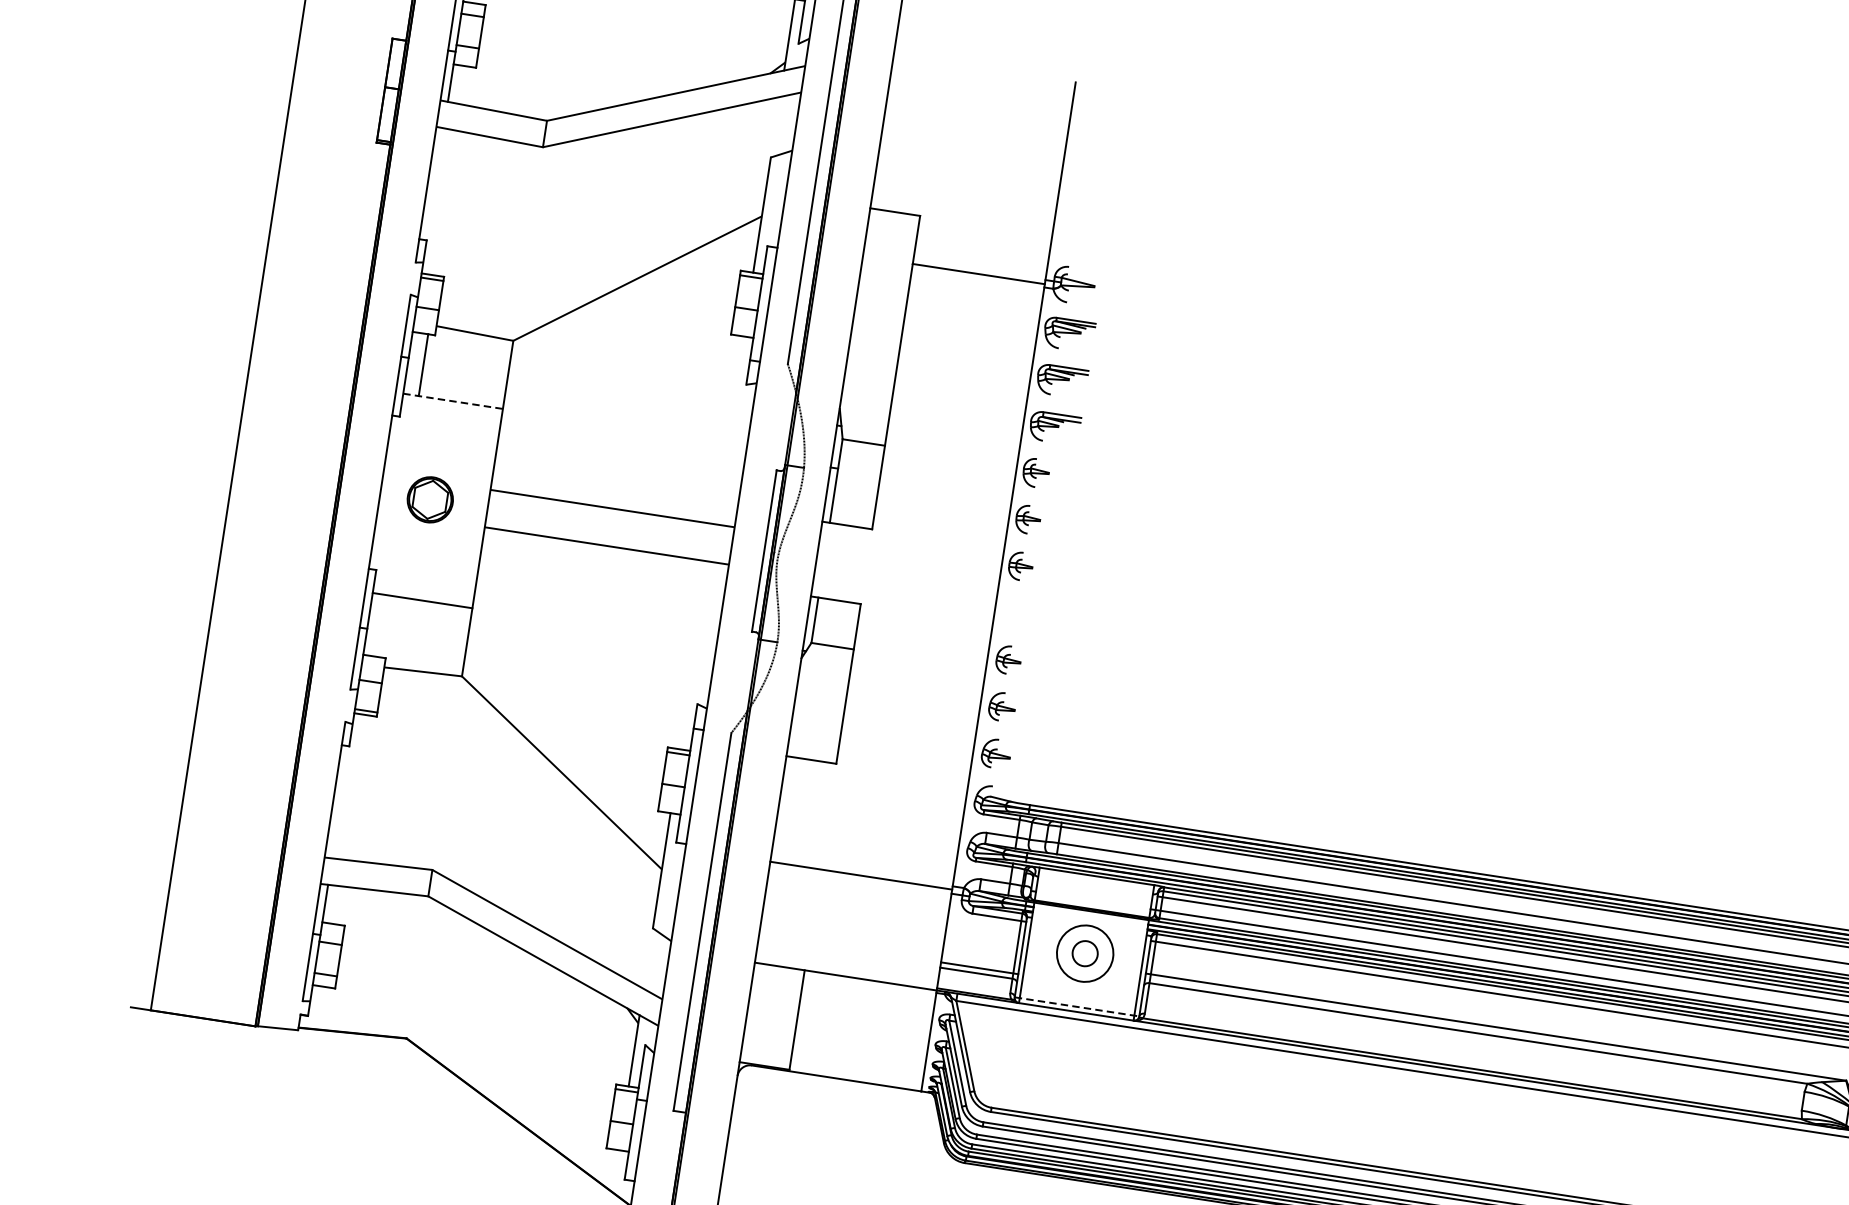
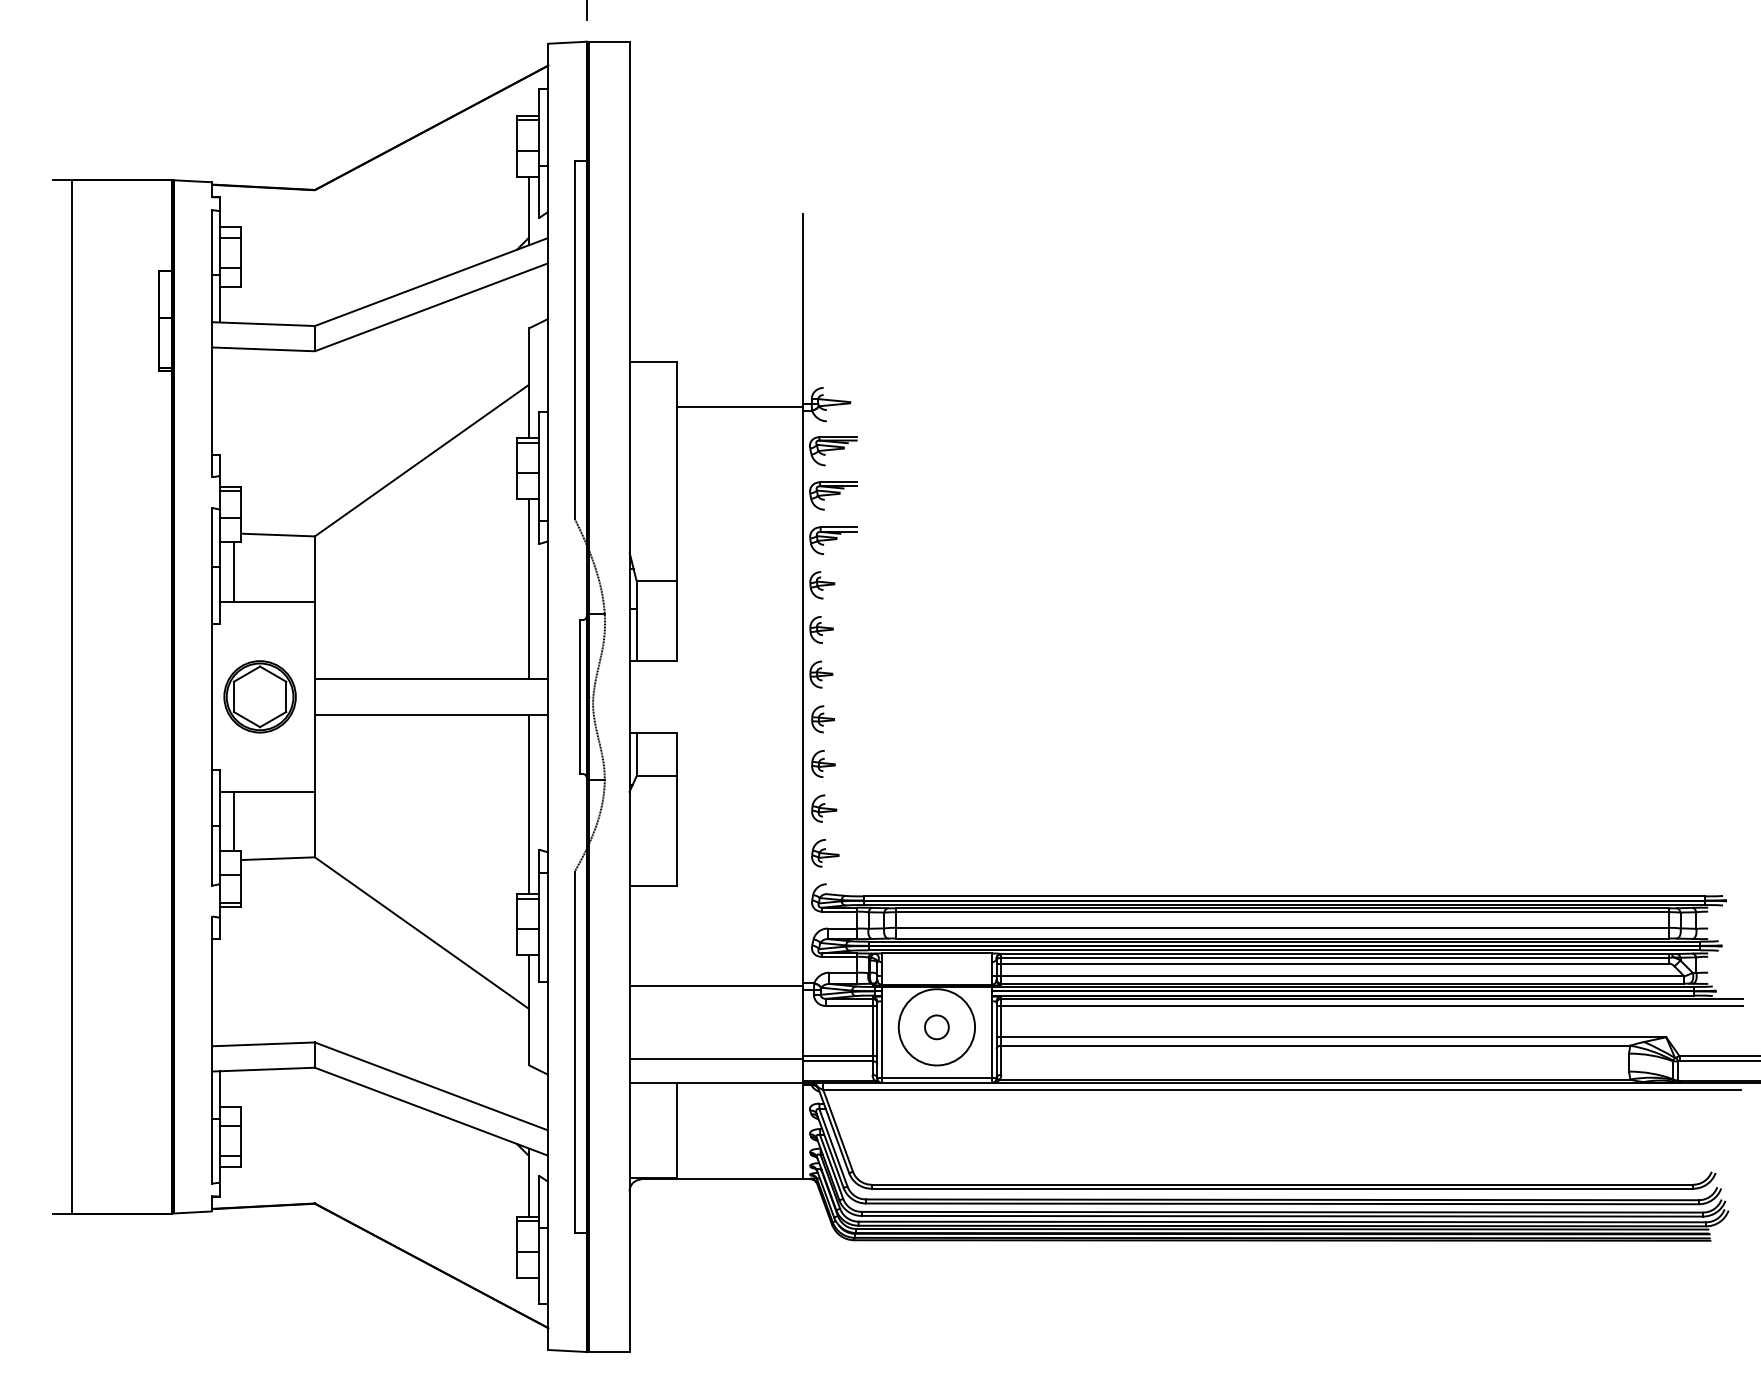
line: (453, 401) -> (267, 601), dashed -> solid
line: (729, 430) -> (529, 589), added
part: (429, 499) -> (259, 696), size x1.67
part: (1014, 613) -> (822, 719), added
line: (383, 626) -> (234, 821), added
line: (694, 655) -> (529, 804), added
line: (849, 950) -> (716, 1058), added
circle: (1084, 953) -> (936, 1027), size x1.43
line: (1076, 1007) -> (936, 1078), dashed -> solid

